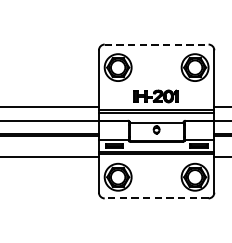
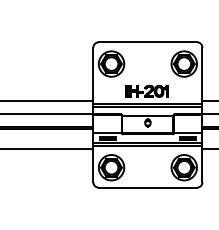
line: (157, 44) -> (148, 42), dashed -> solid
line: (156, 198) -> (147, 187), dashed -> solid

